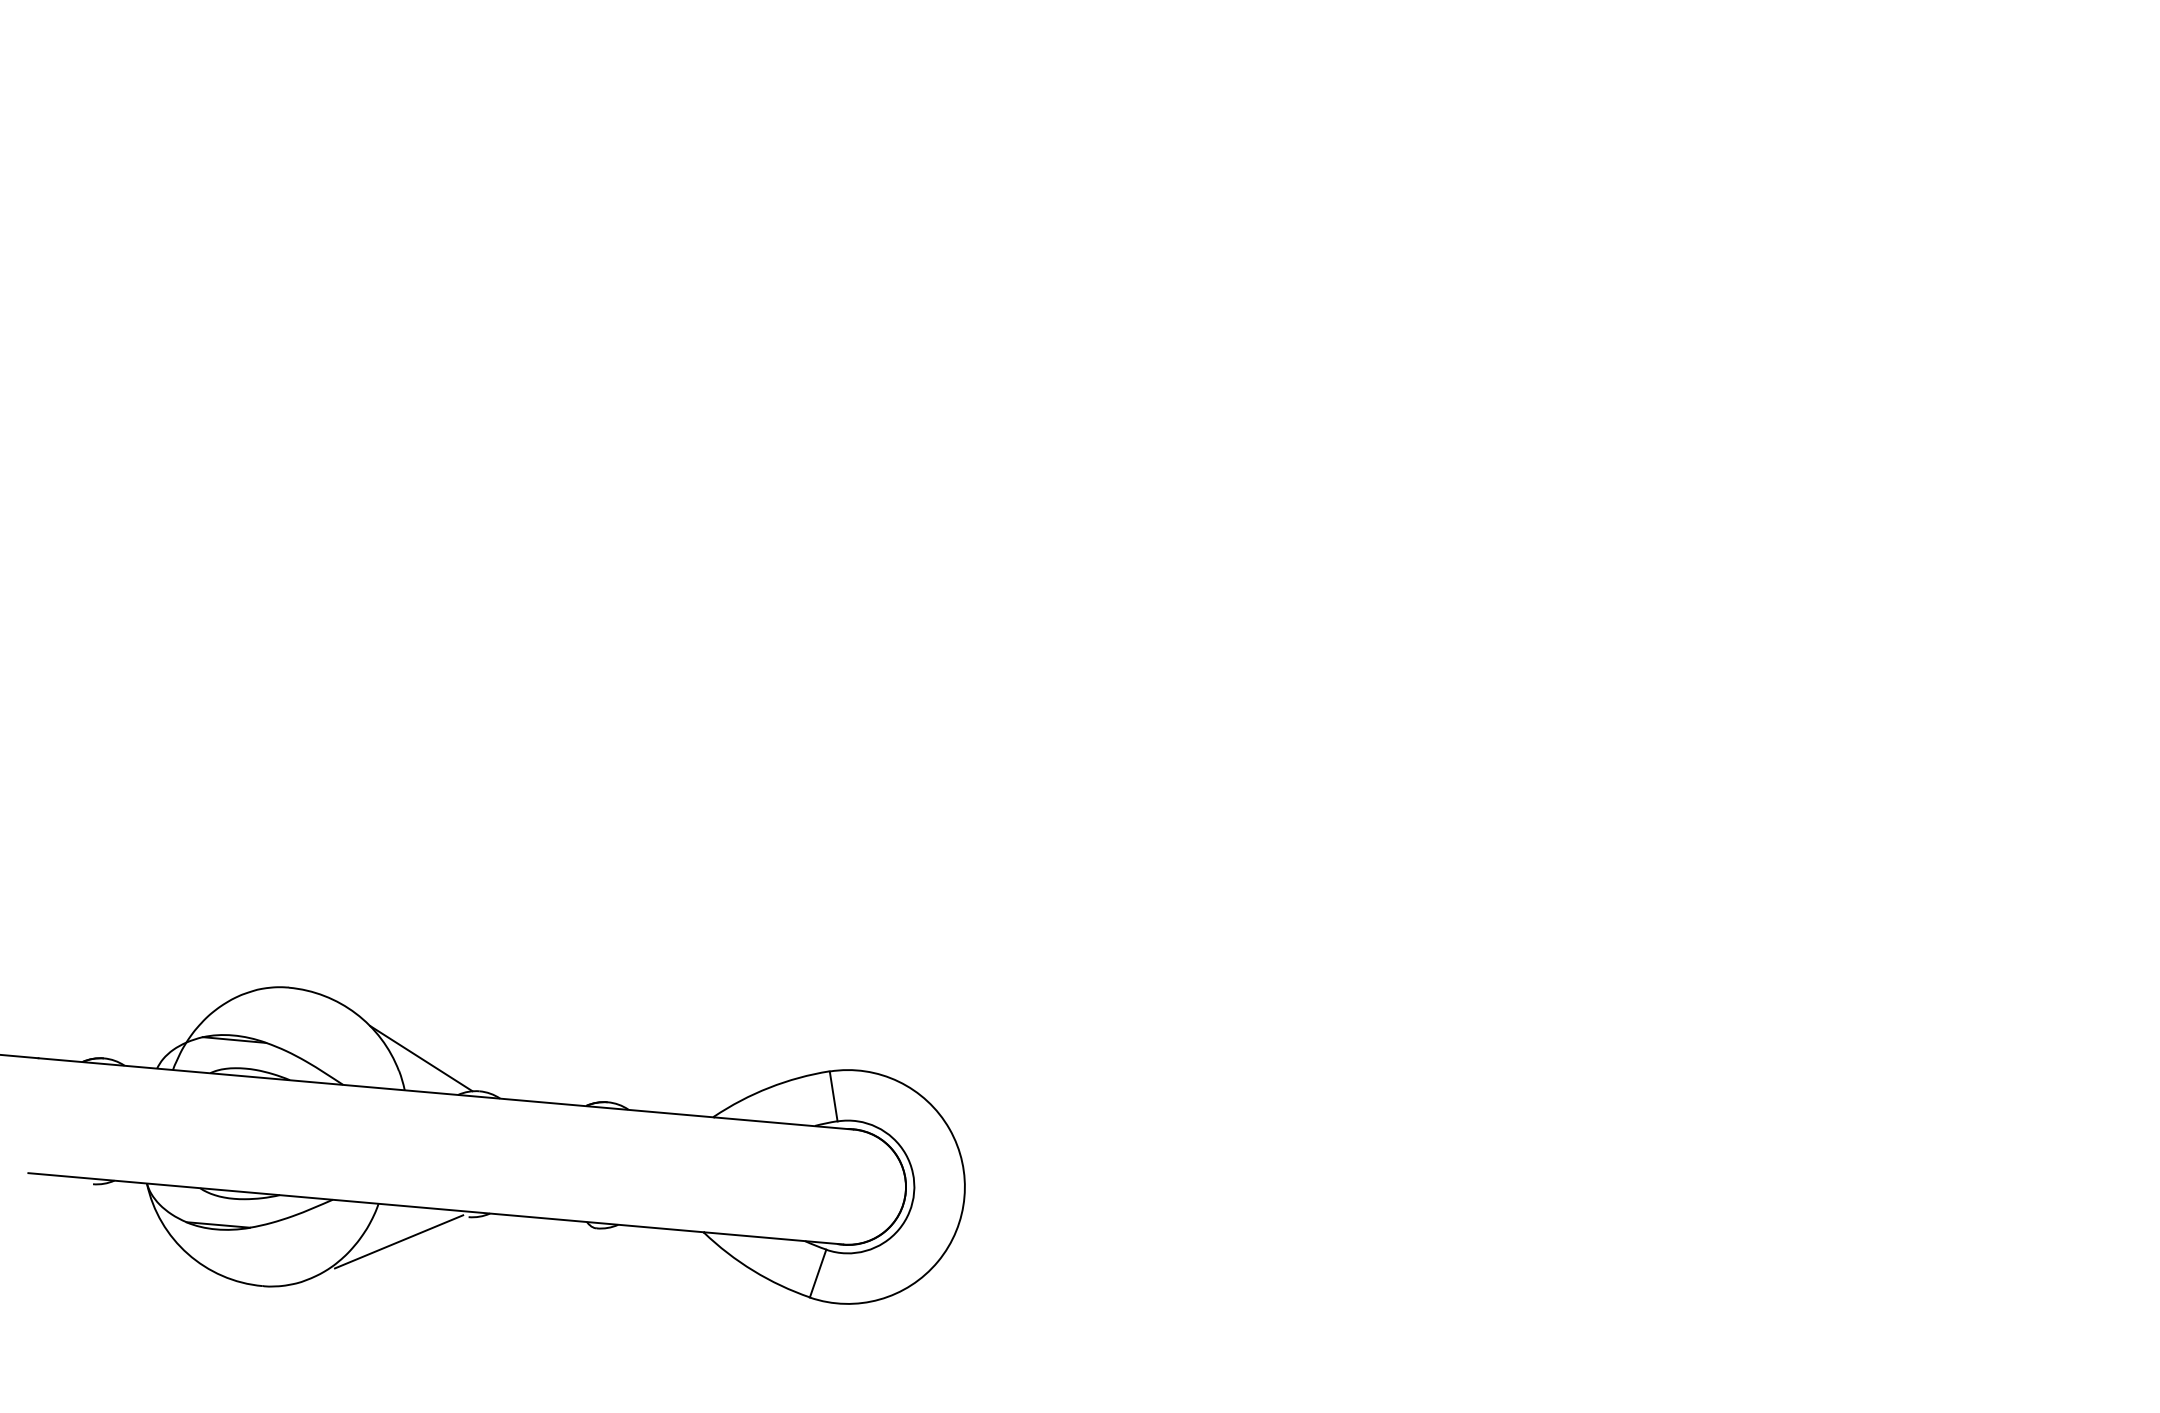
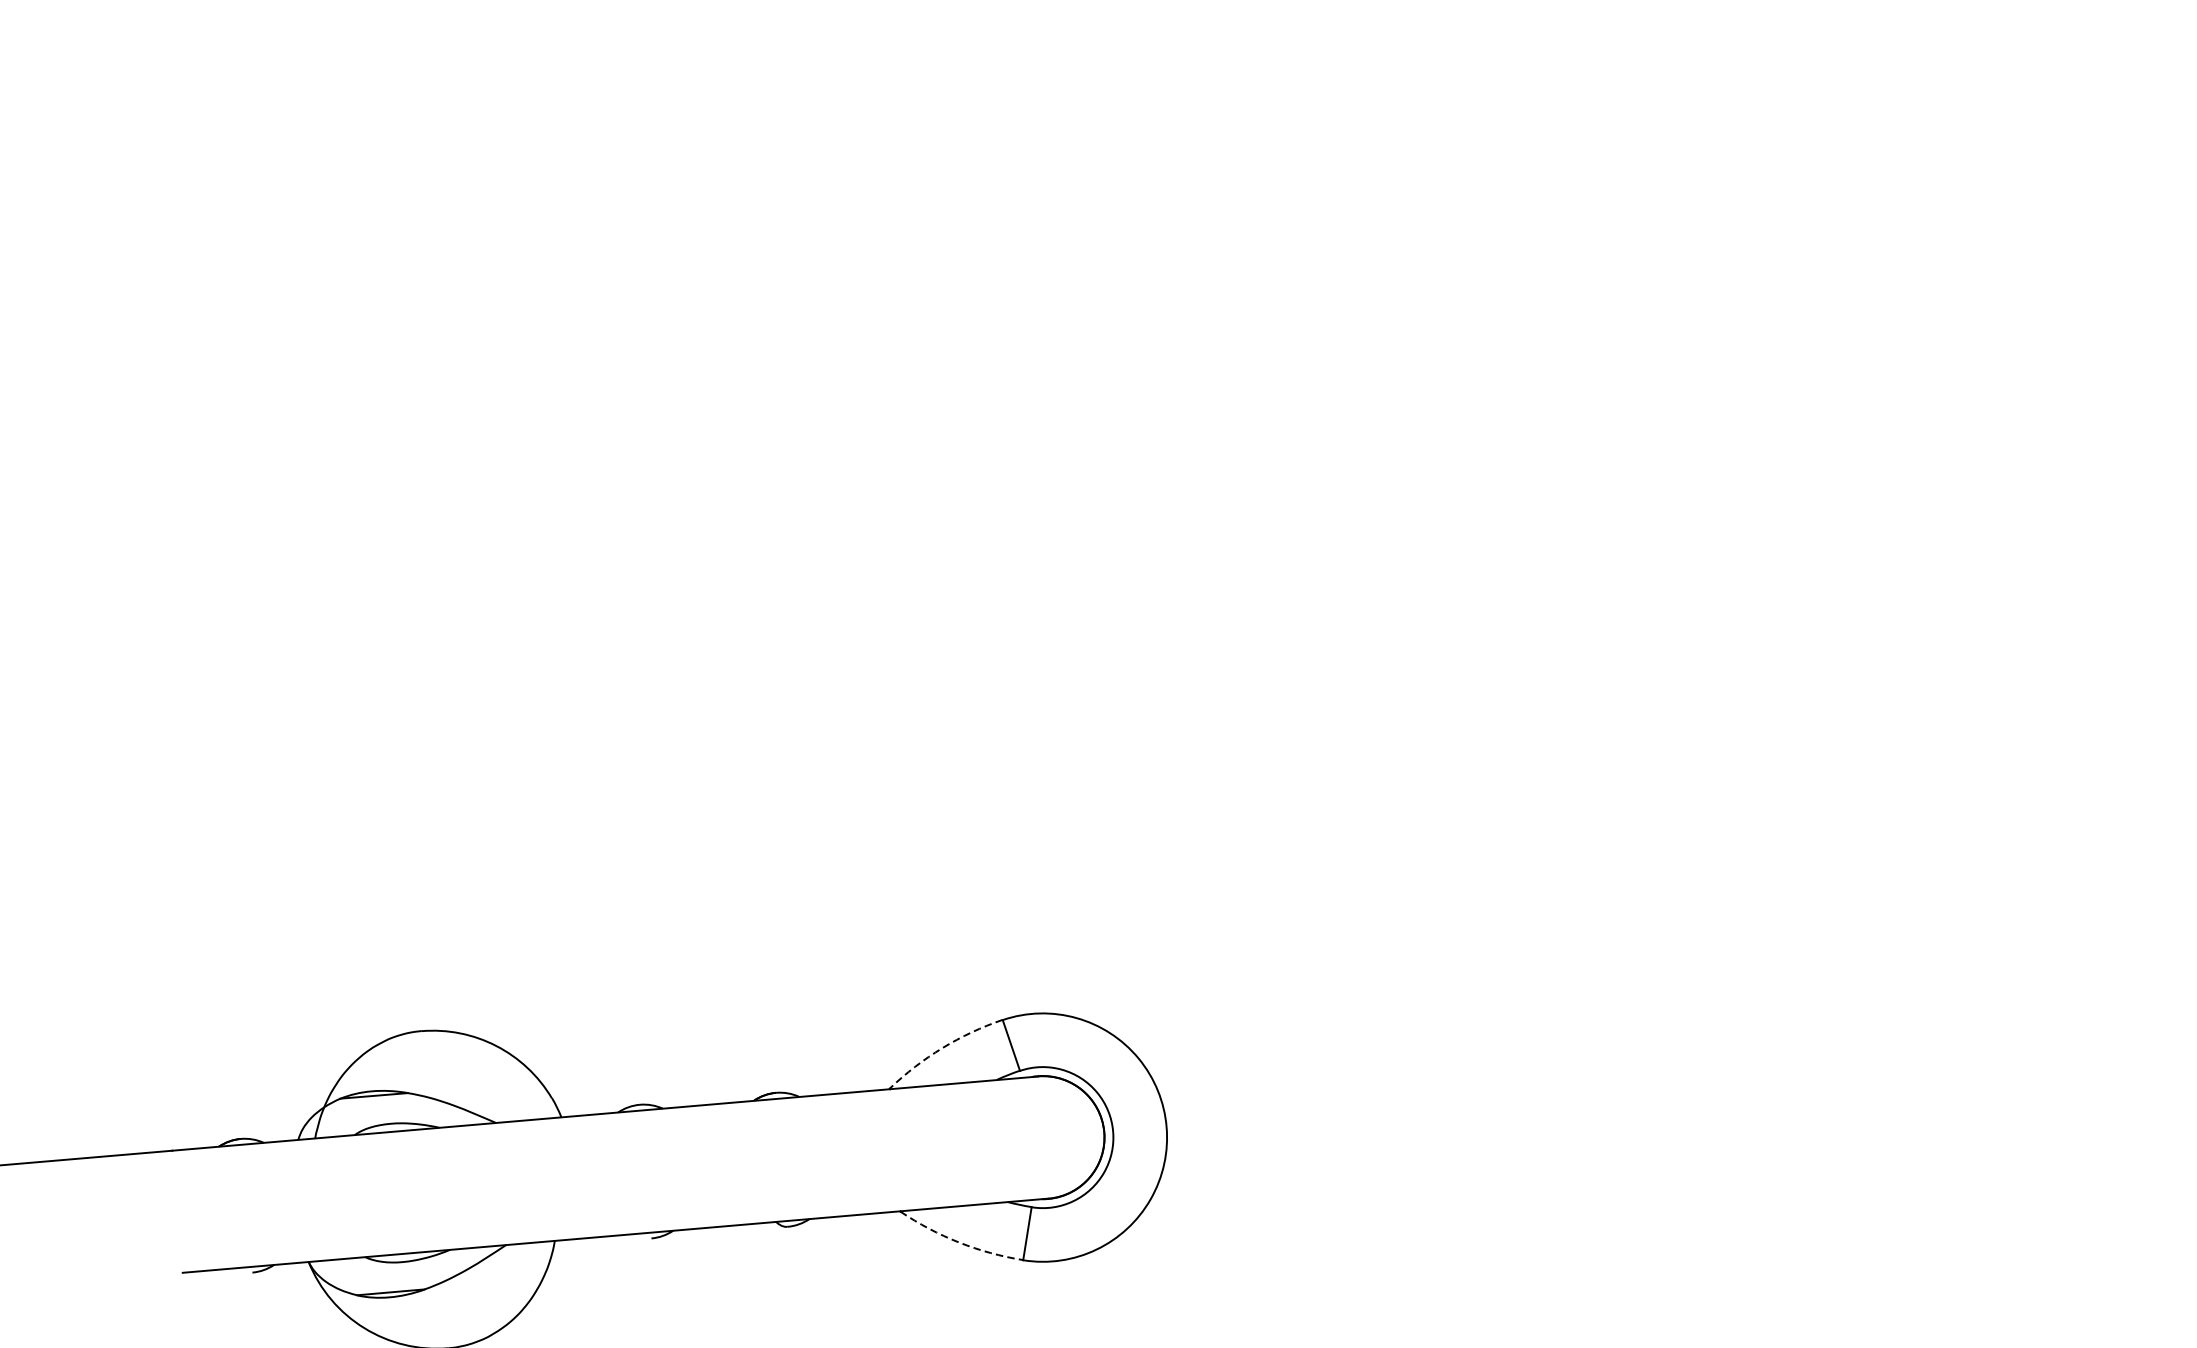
line: (421, 1058) -> (573, 1081), removed
arc: (769, 1087) -> (942, 1047), solid -> dashed
line: (398, 1241) -> (582, 1276), removed
arc: (753, 1270) -> (959, 1242), solid -> dashed

